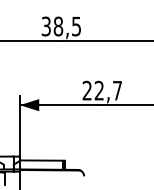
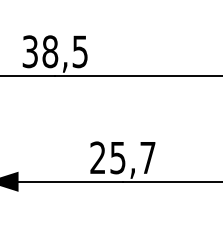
text: (98, 90) -> (116, 157), 22,7 -> 25,7

